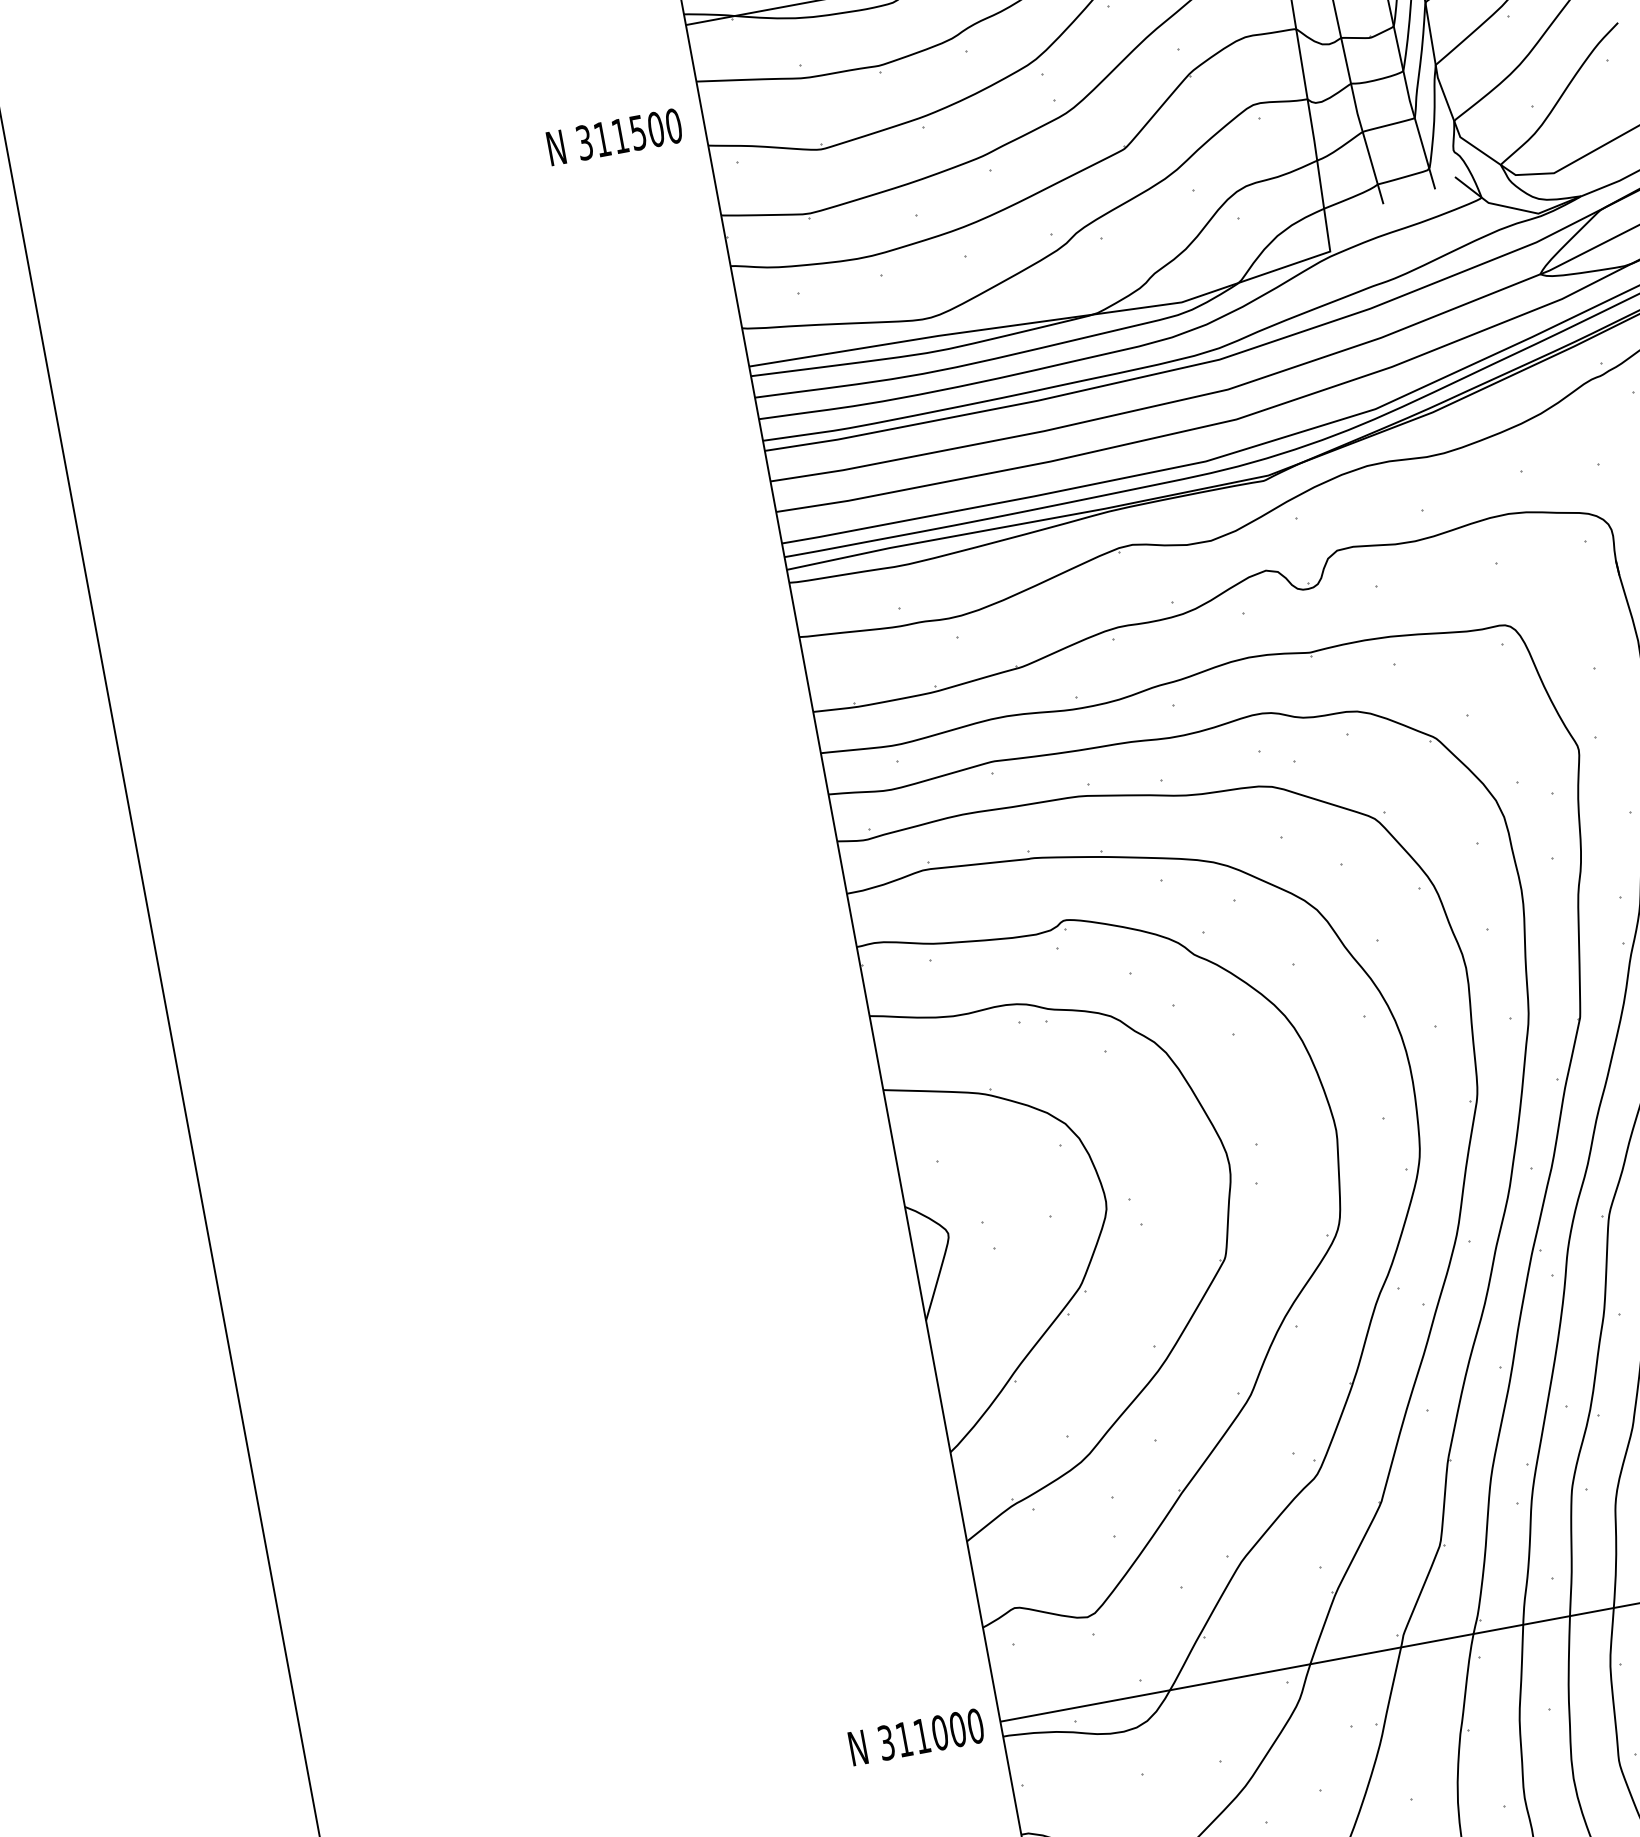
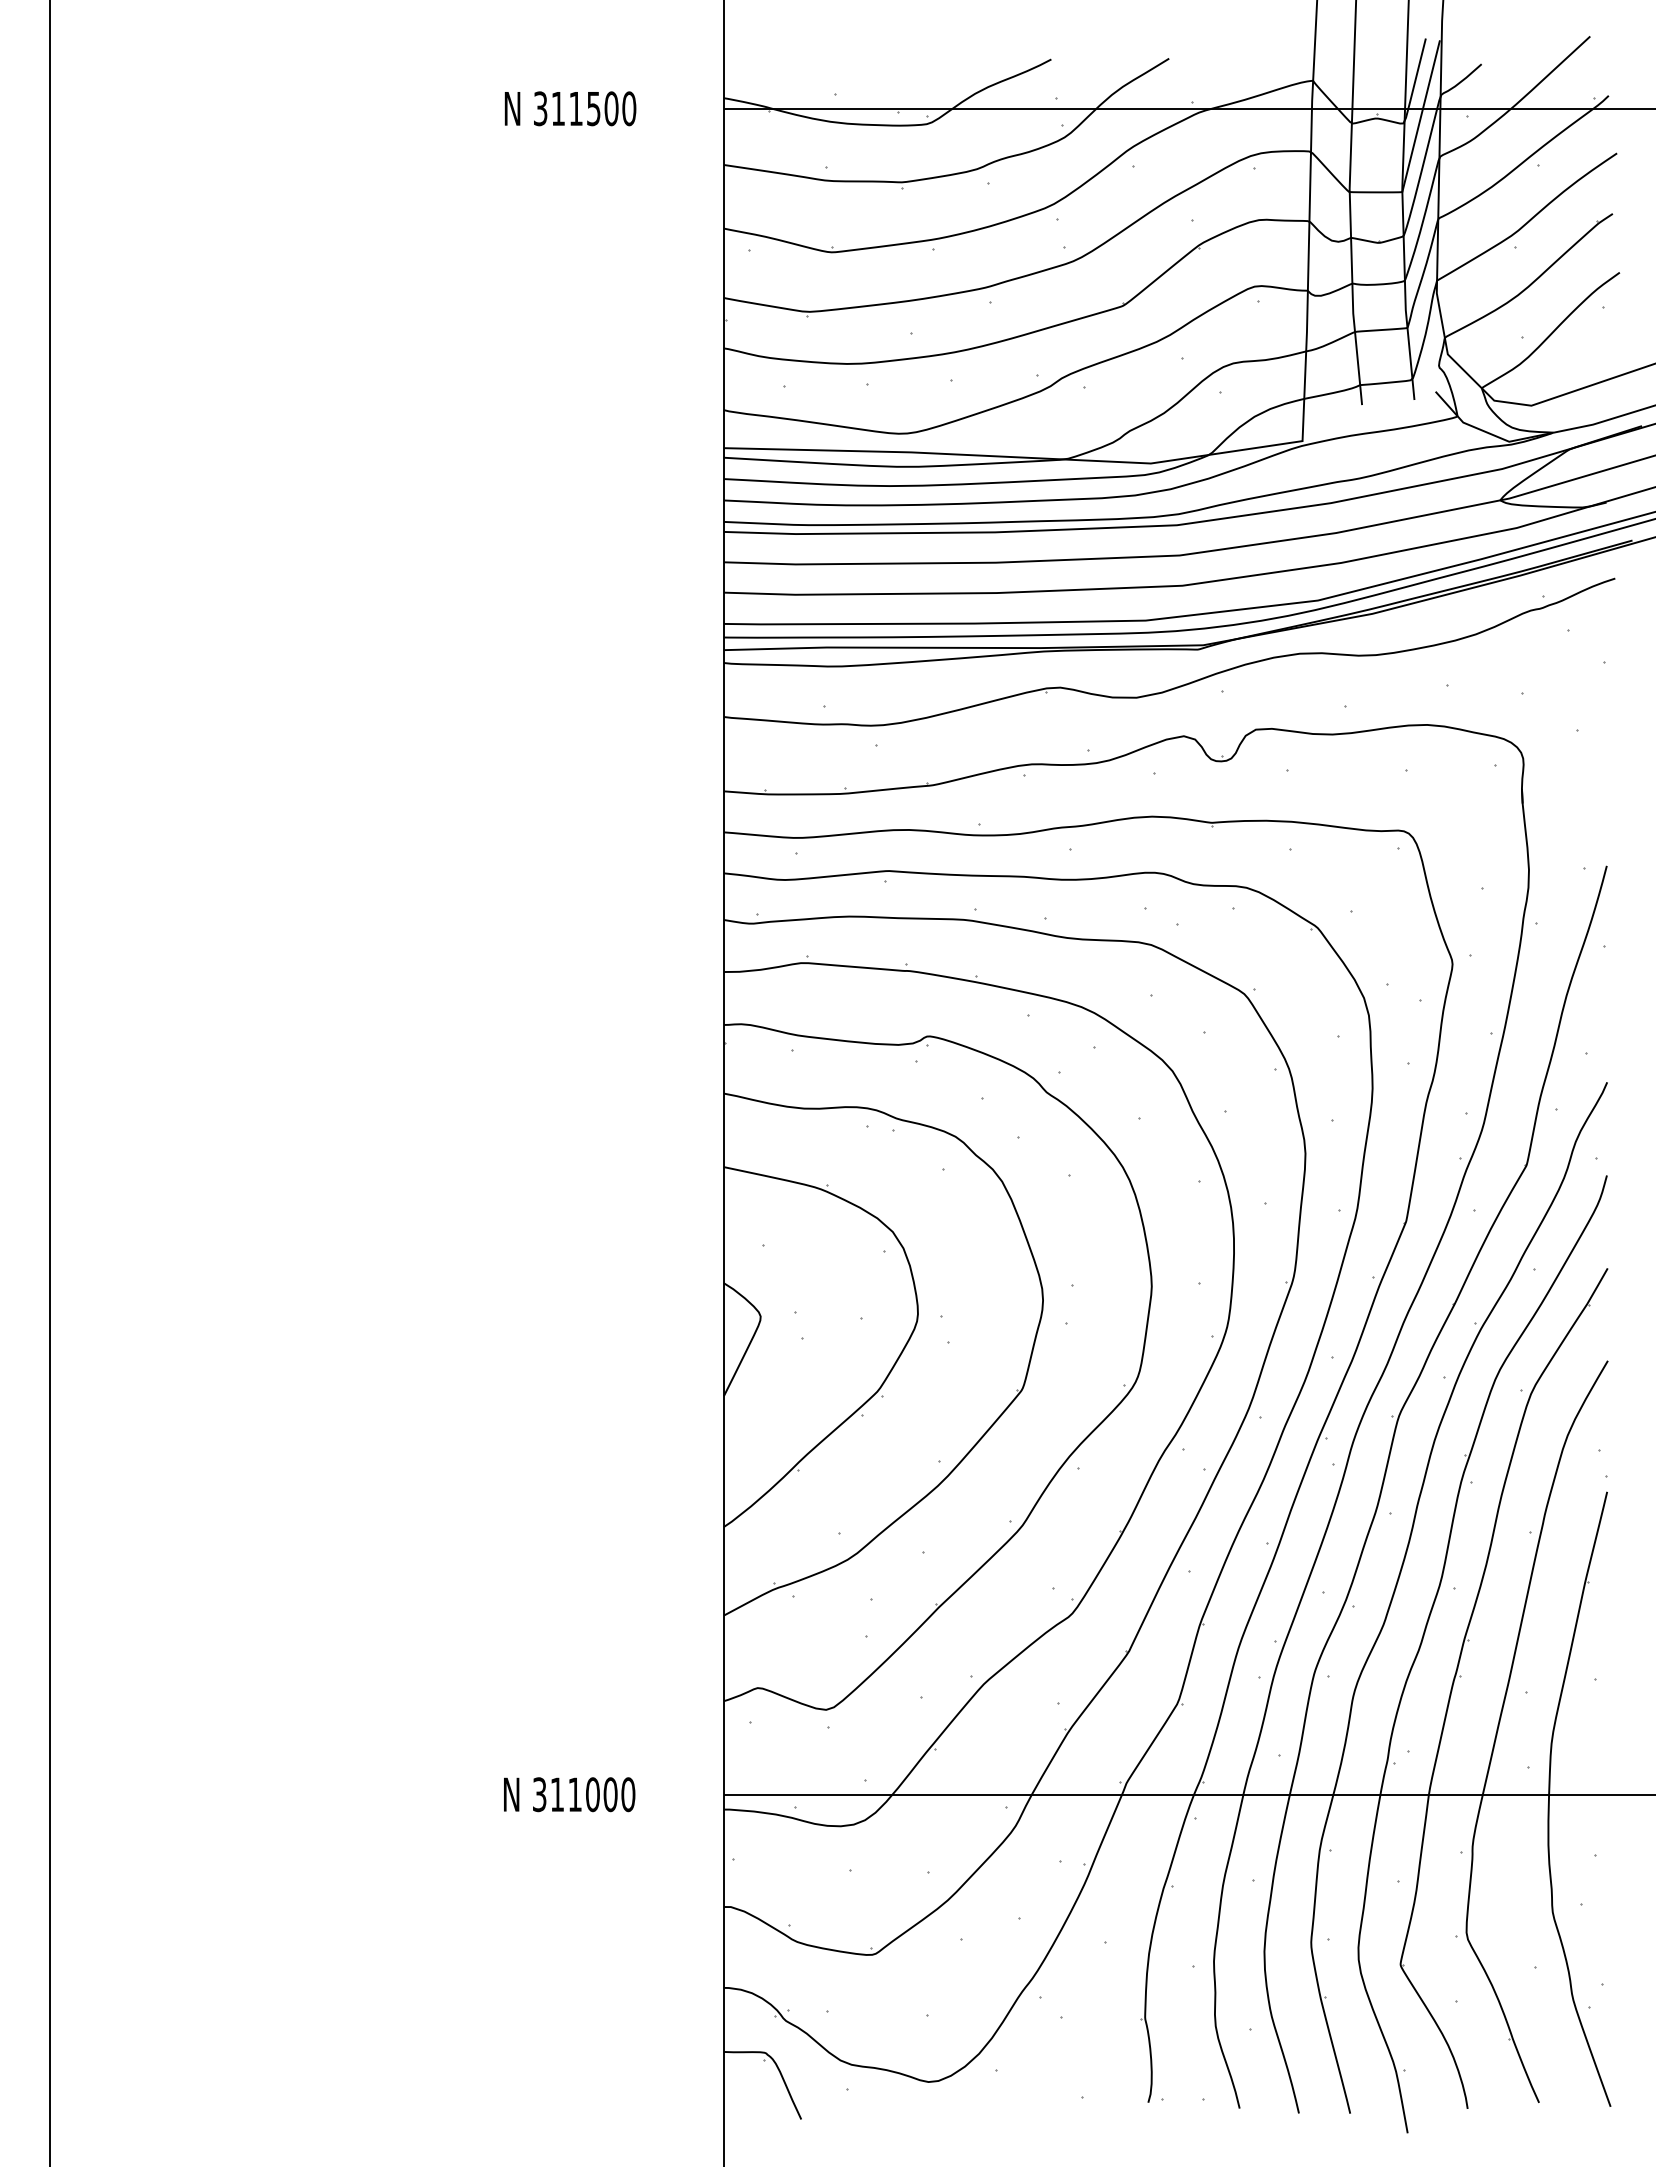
text: (614, 136) -> (570, 108), moved
text: (916, 1737) -> (569, 1794), moved

